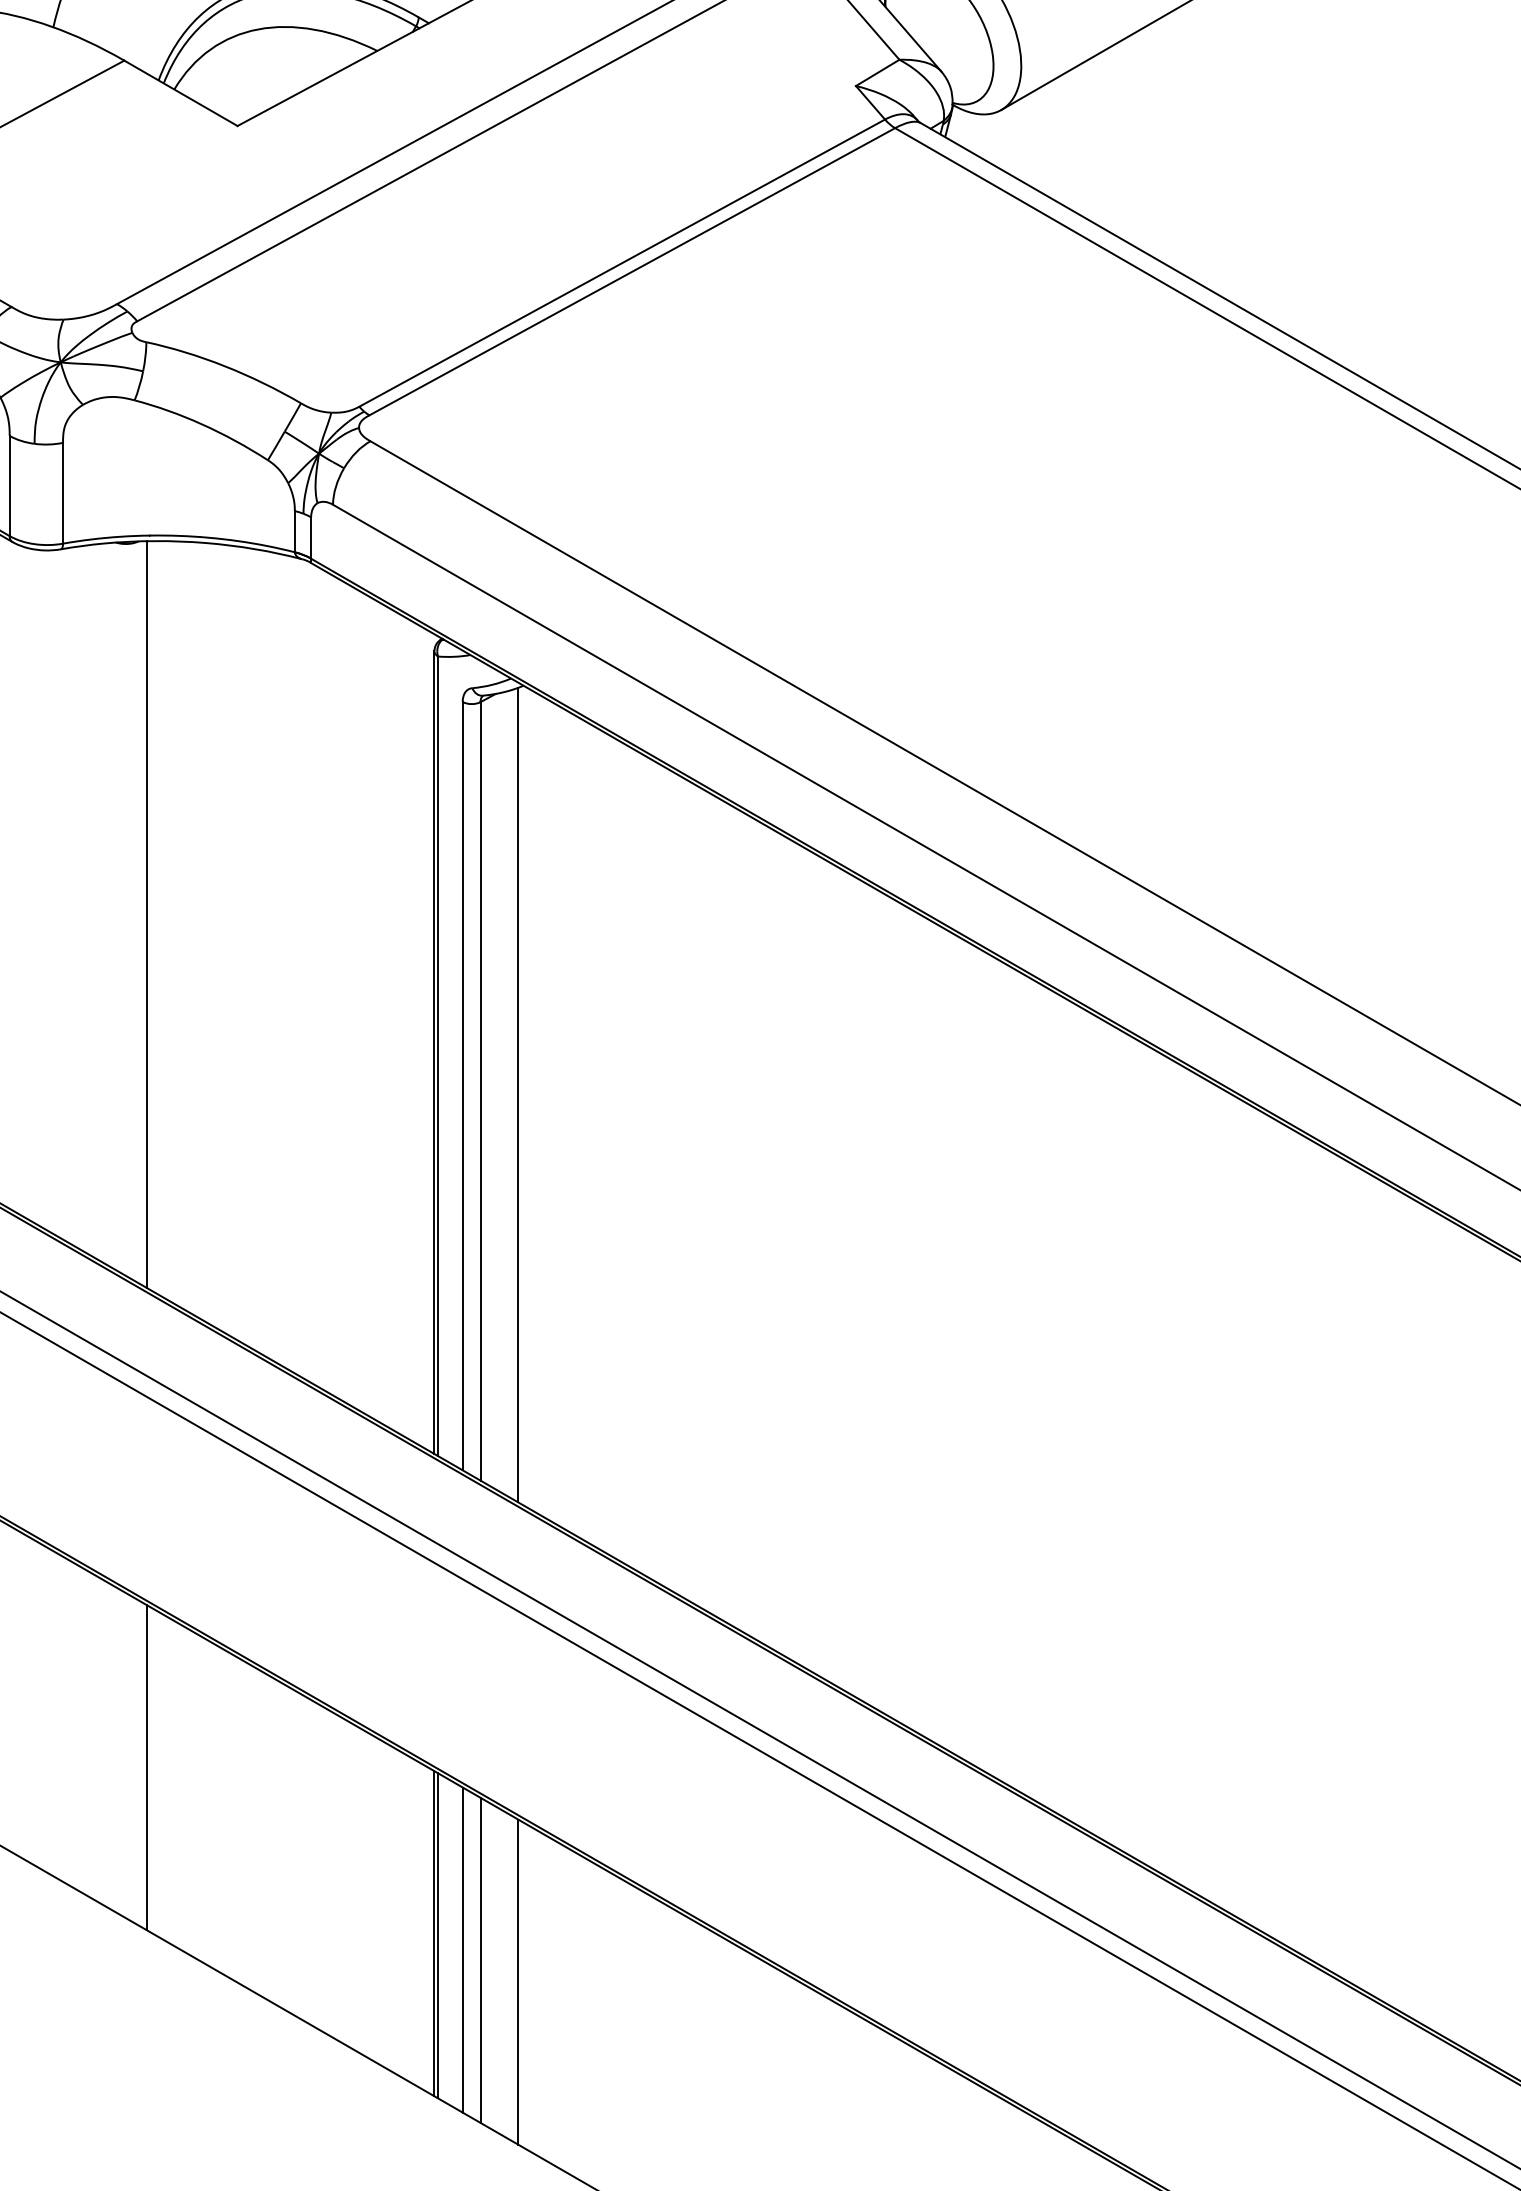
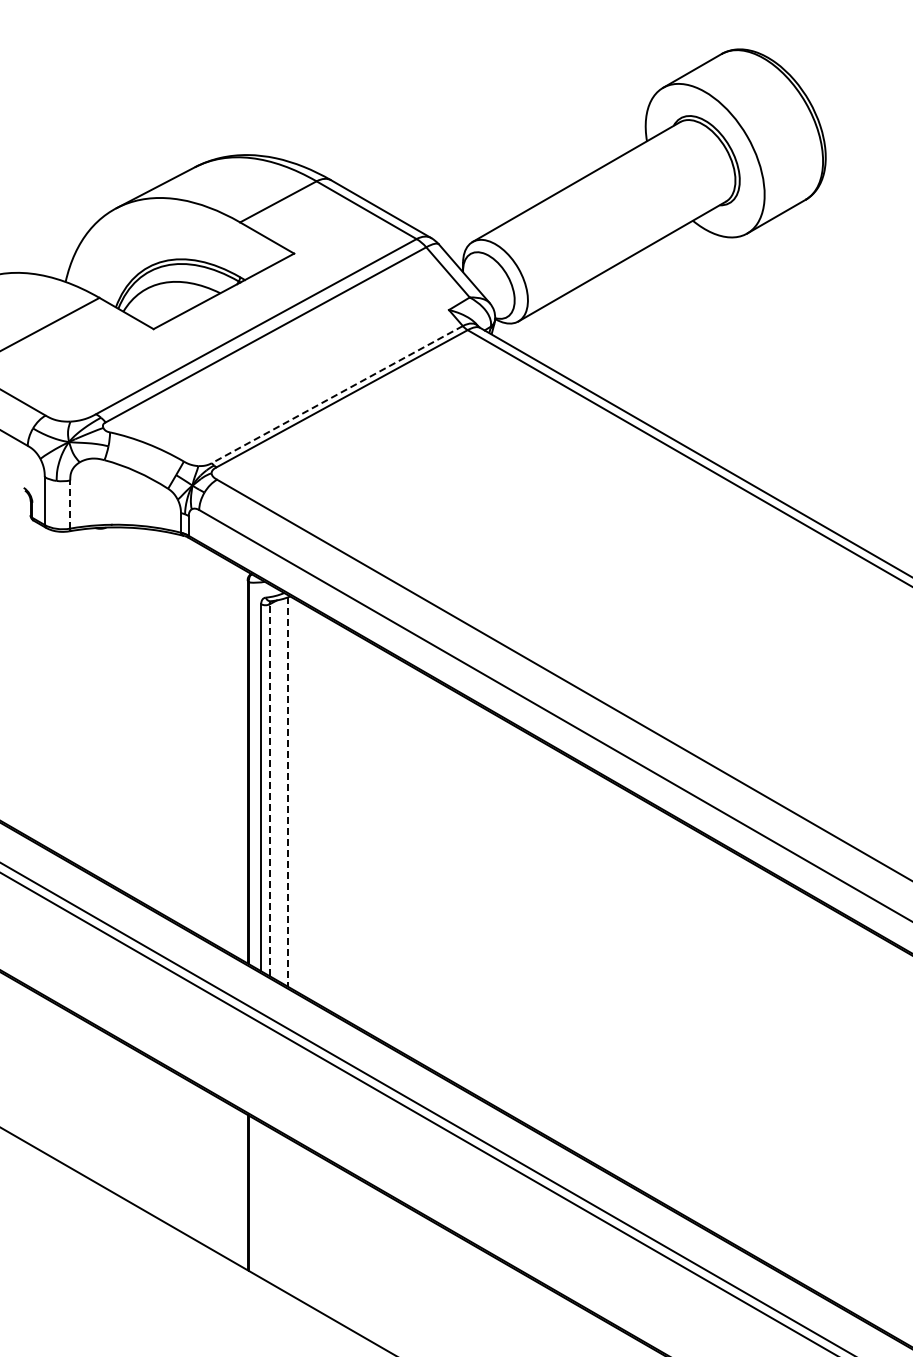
line: (620, 262) -> (336, 394), solid -> dashed
line: (63, 493) -> (70, 504), solid -> dashed
line: (147, 913) -> (110, 705), removed
line: (480, 1091) -> (269, 790), solid -> dashed
line: (517, 1096) -> (287, 792), solid -> dashed
line: (147, 1766) -> (110, 1112), removed
line: (463, 1950) -> (261, 1200), removed
line: (480, 1958) -> (269, 1204), removed
line: (517, 1981) -> (287, 1215), removed

